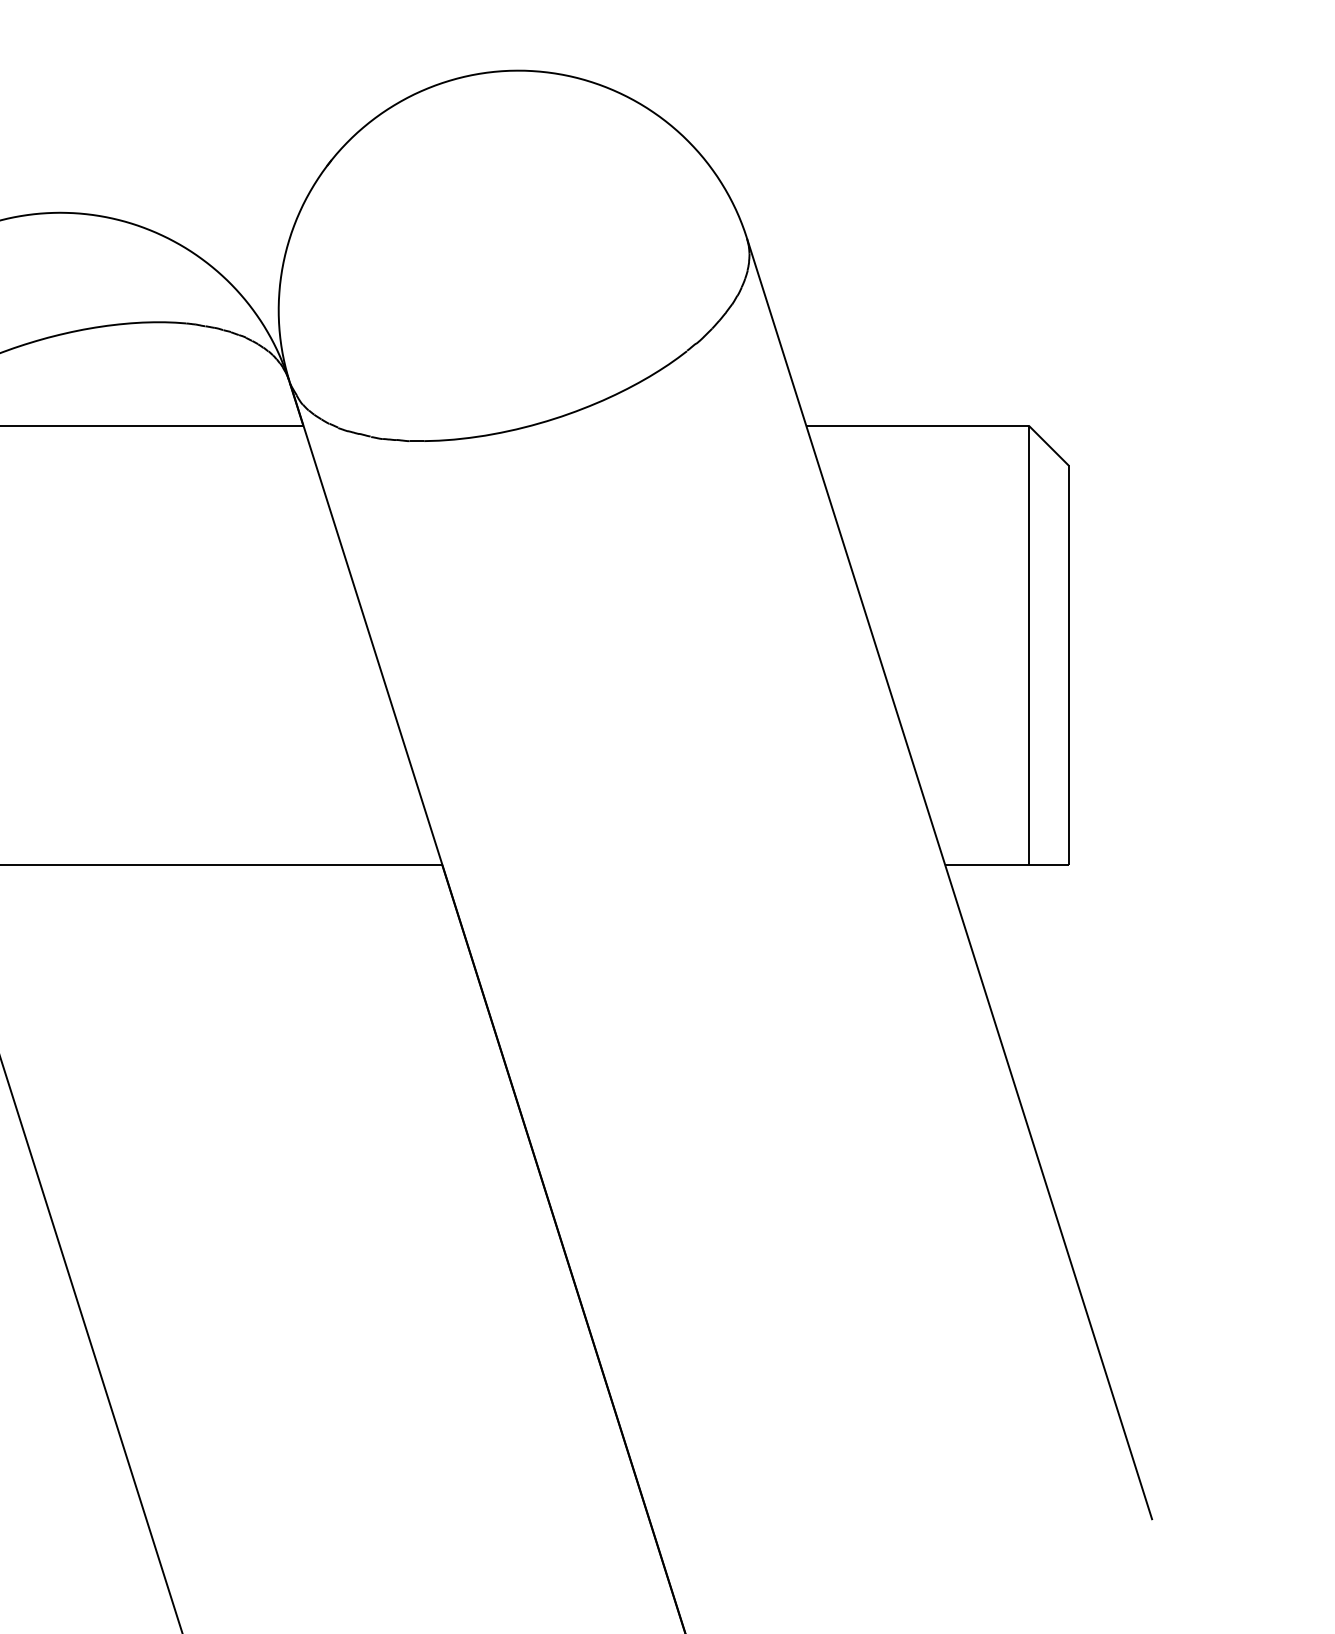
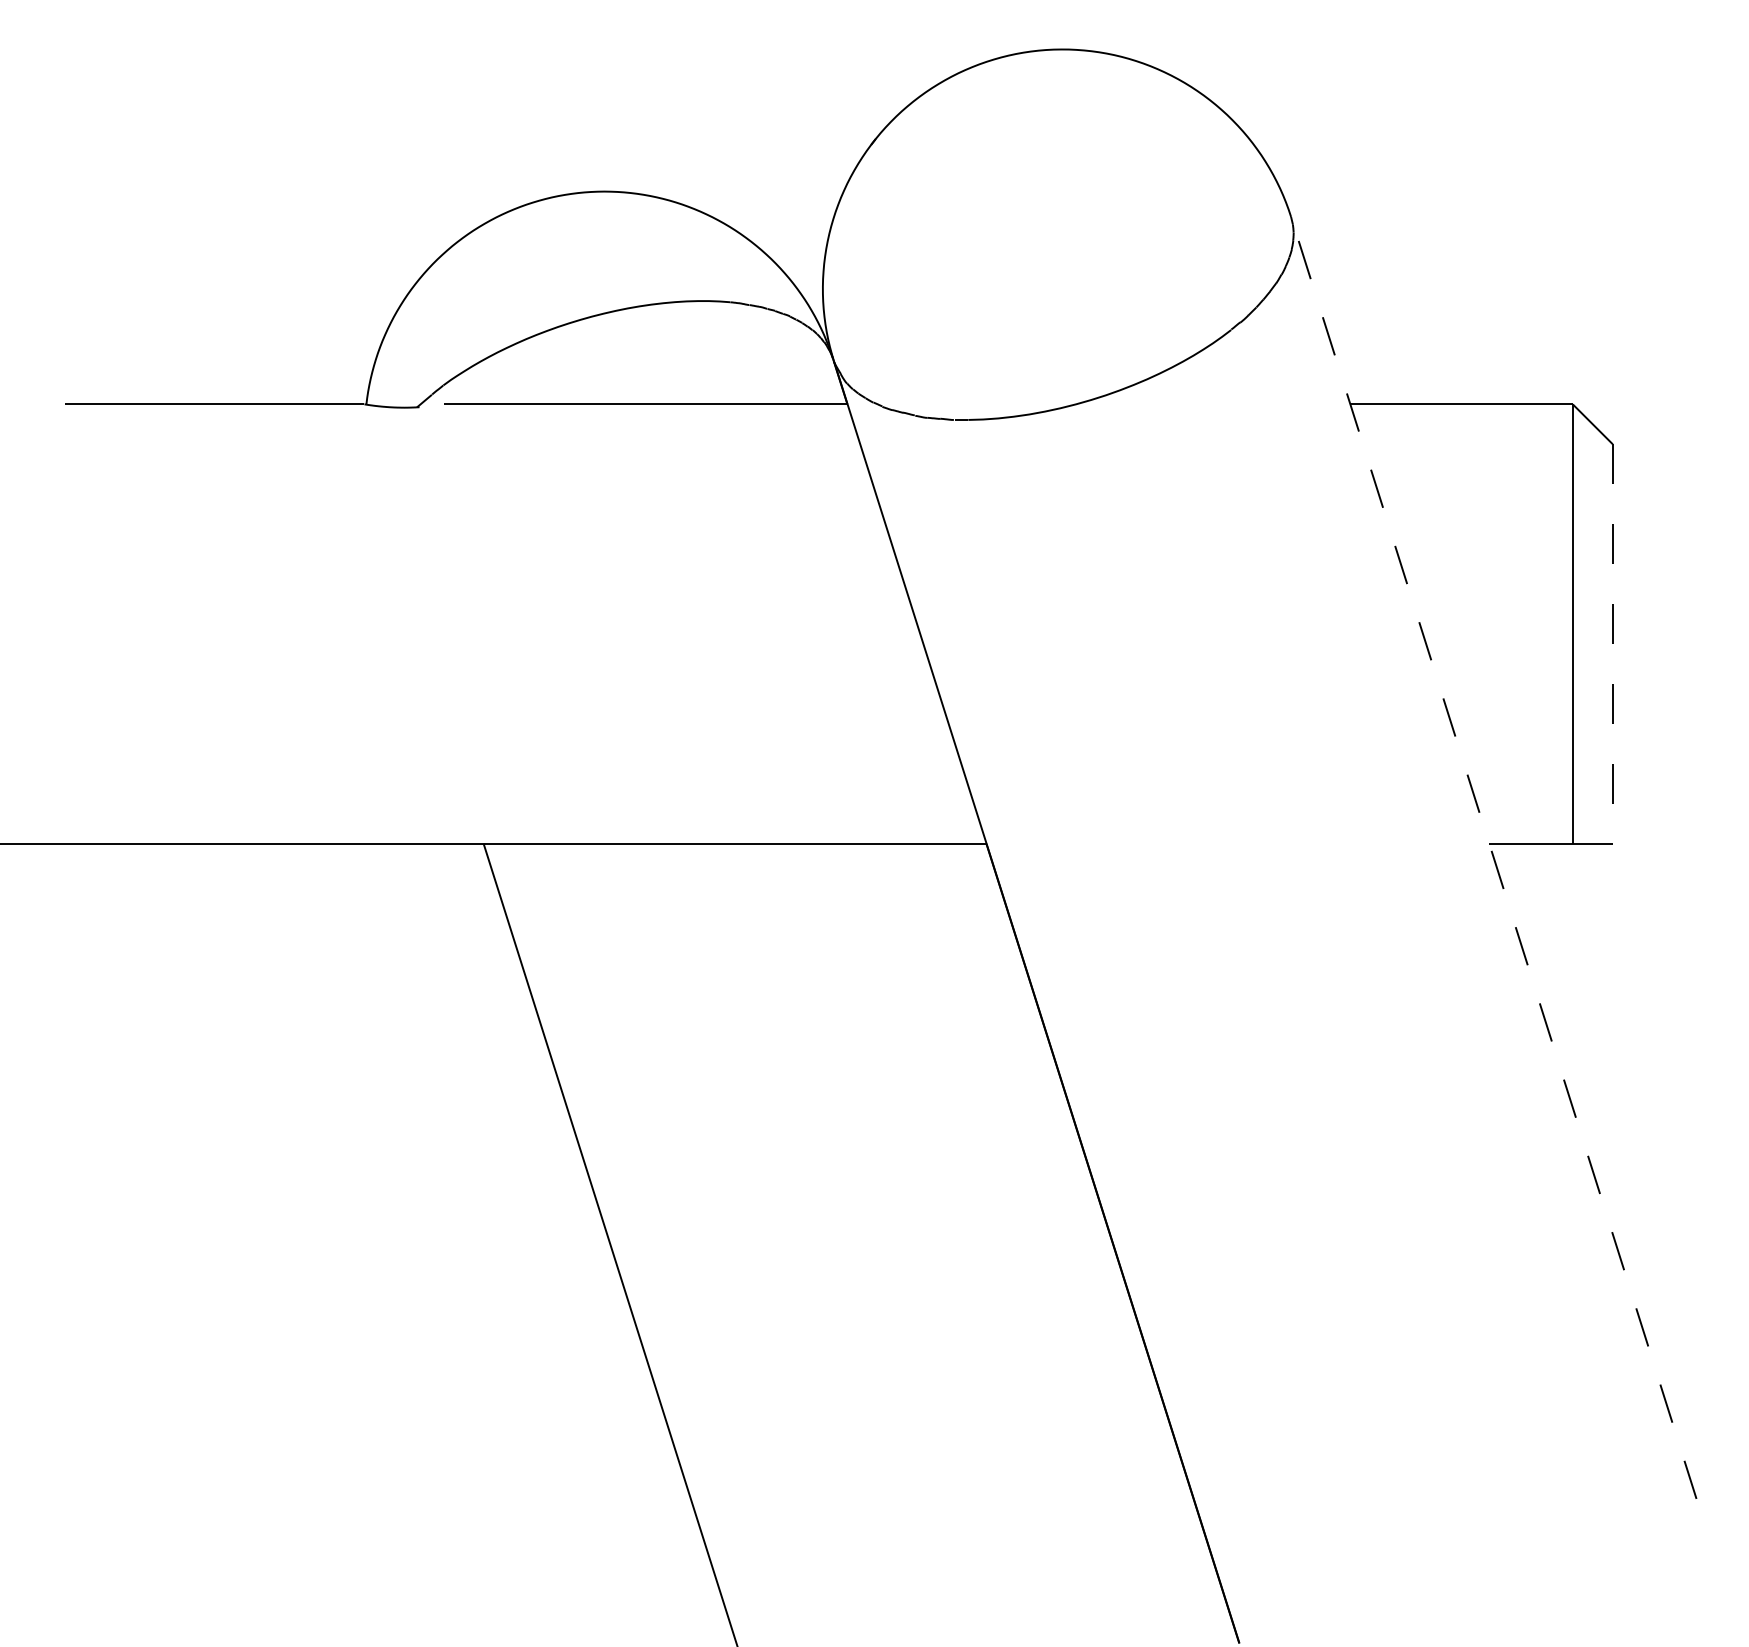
line: (1068, 665) -> (1612, 644), solid -> dashed
line: (949, 878) -> (1493, 857), solid -> dashed

